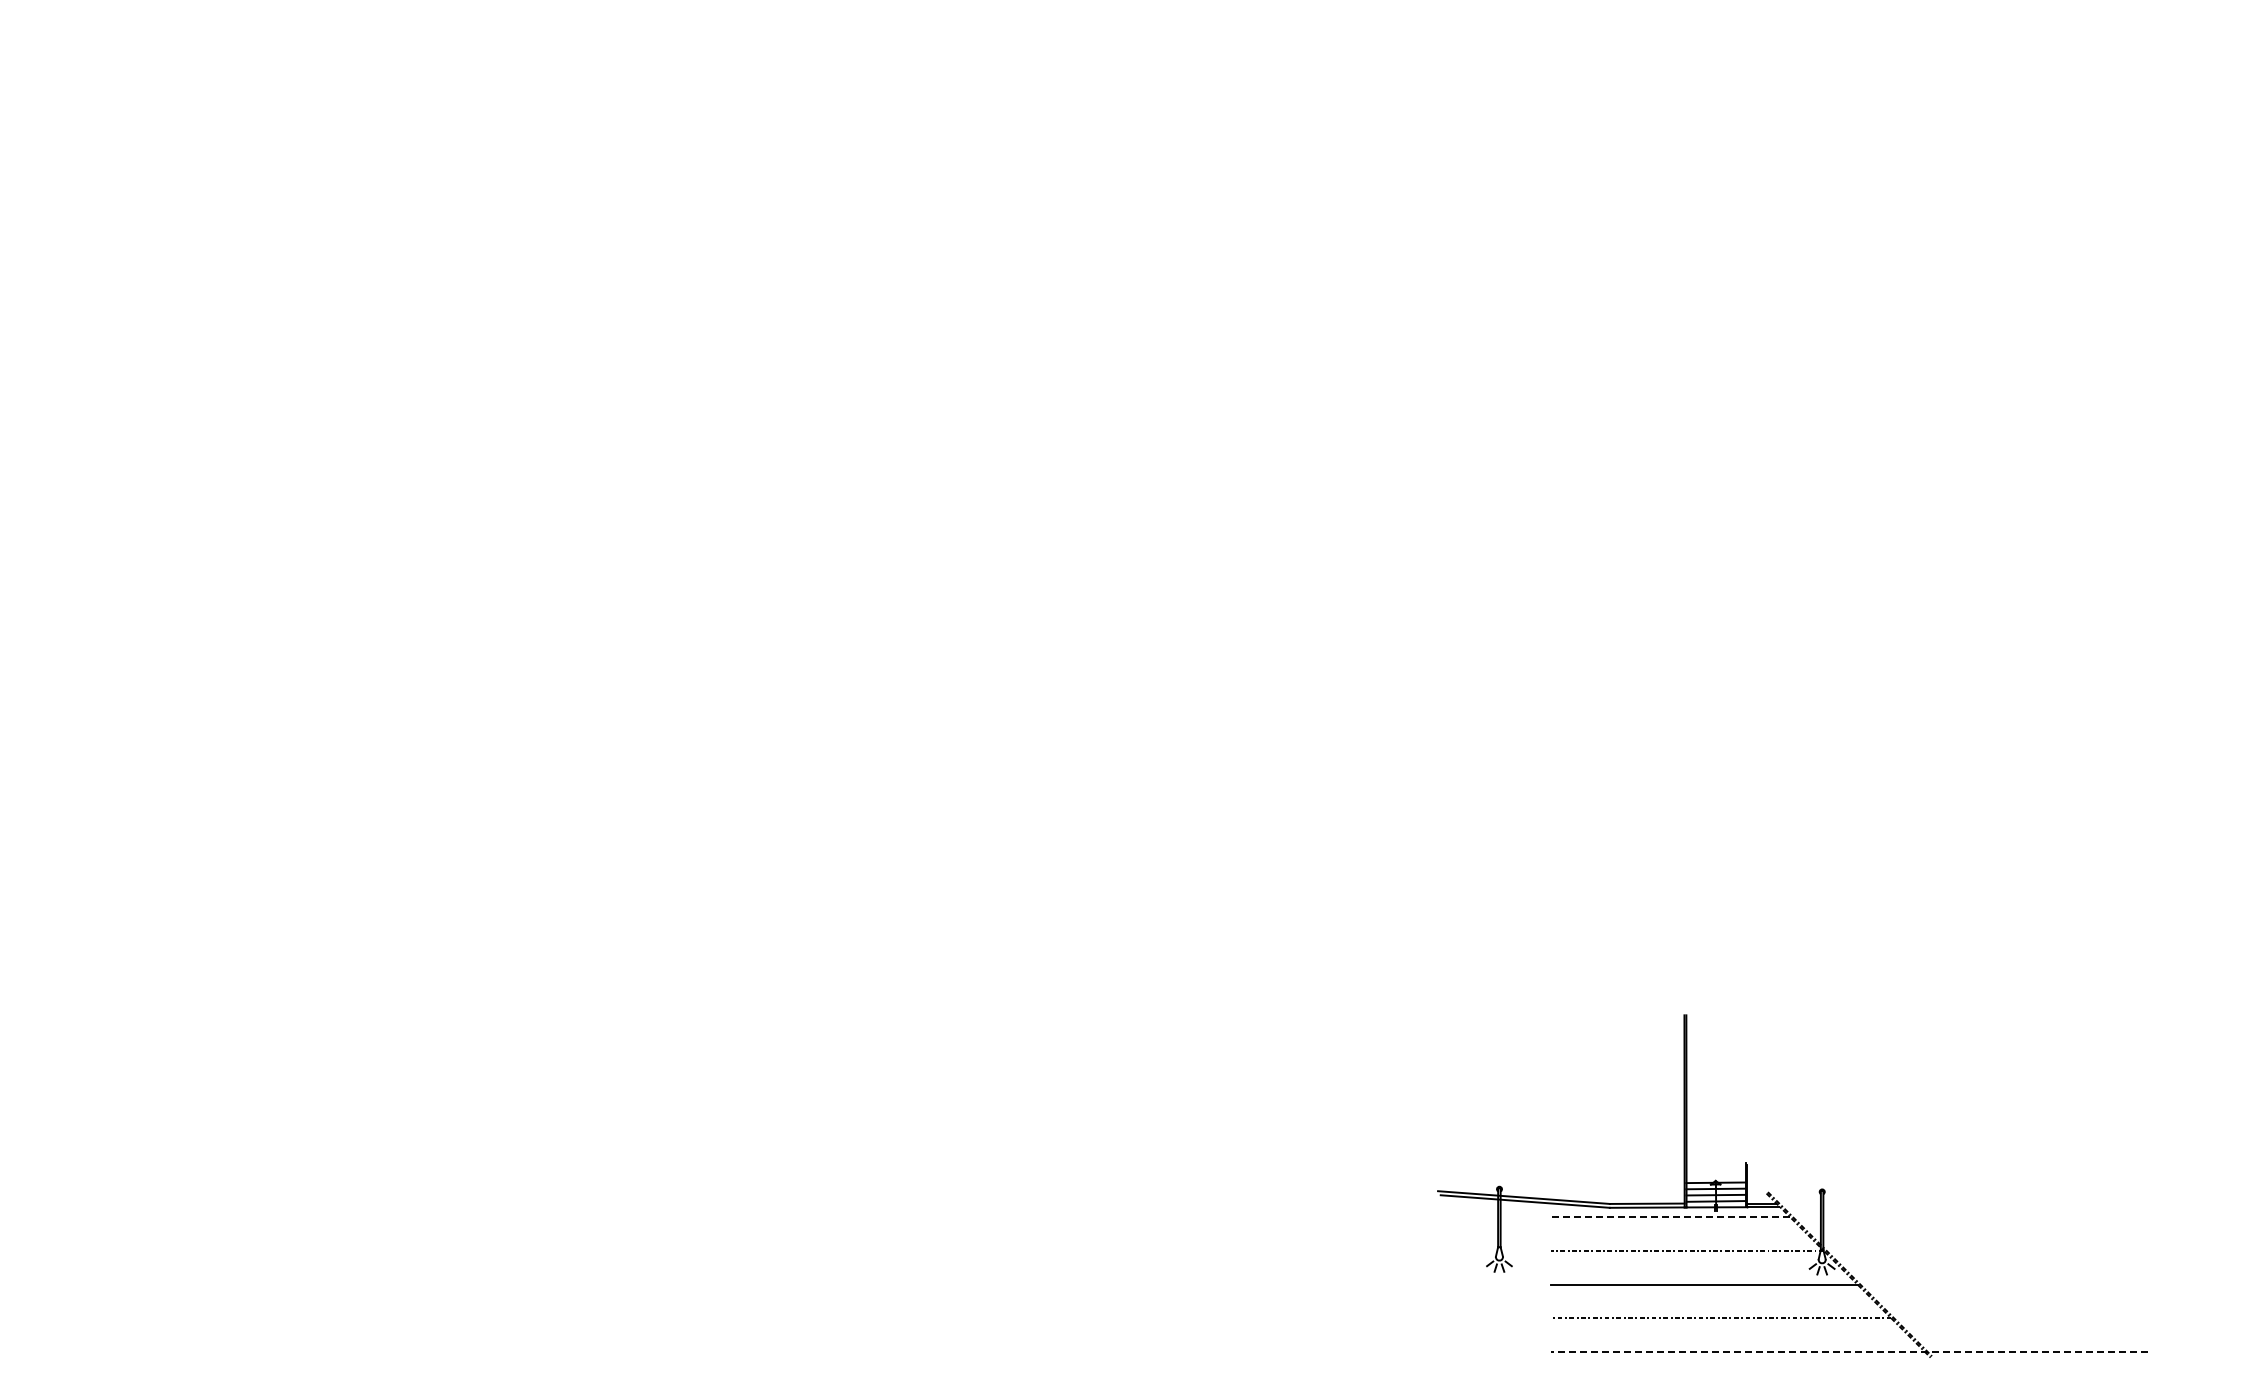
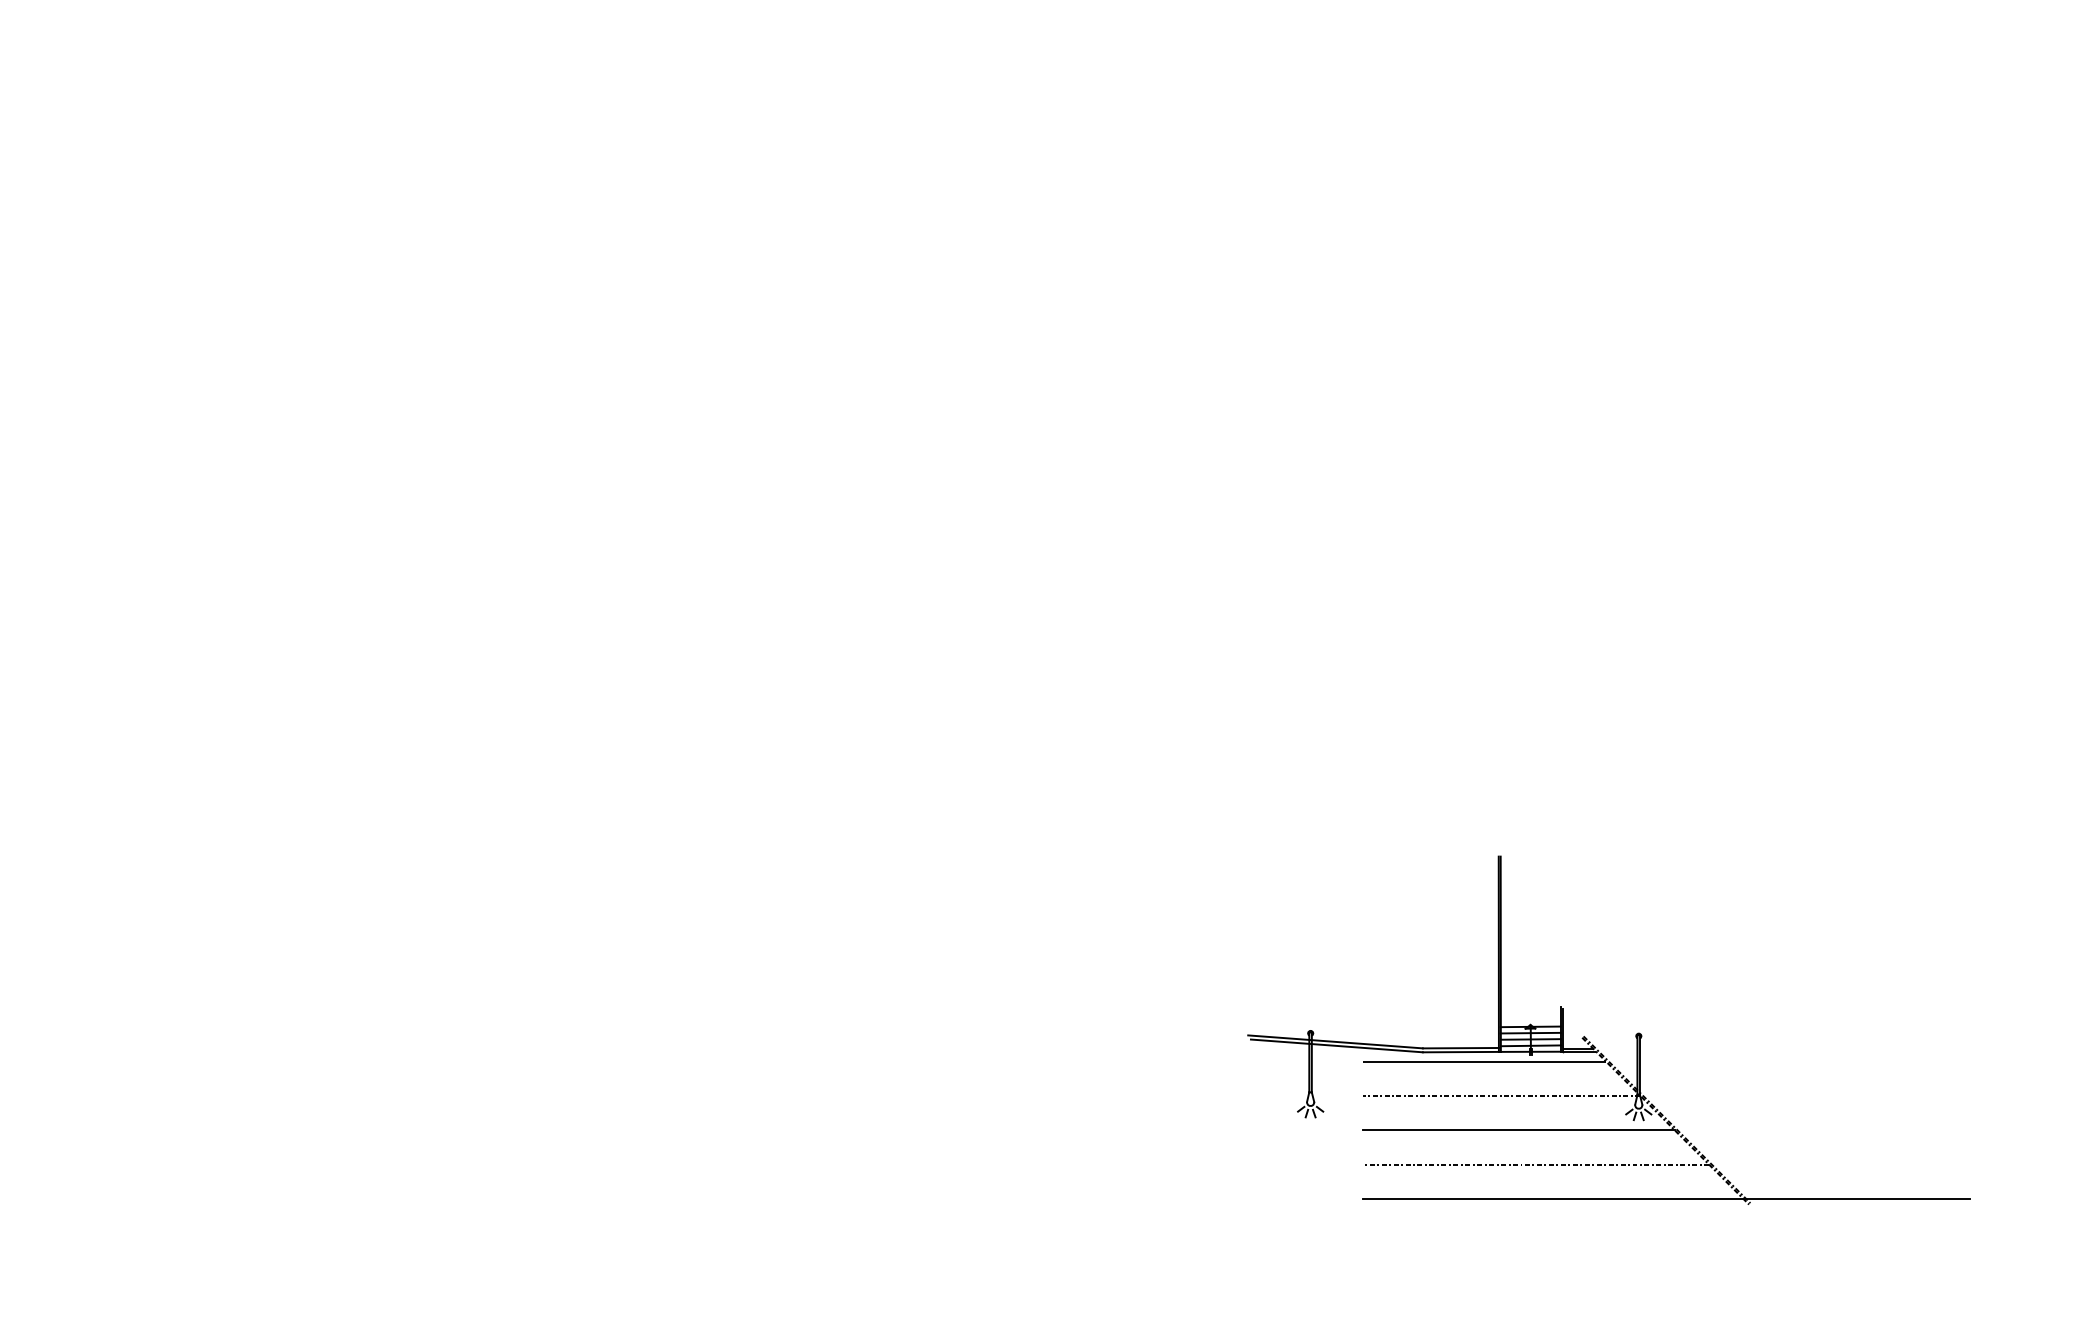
line: (1670, 1216) -> (1484, 1061), dashed -> solid
line: (1848, 1352) -> (1665, 1199), dashed -> solid

